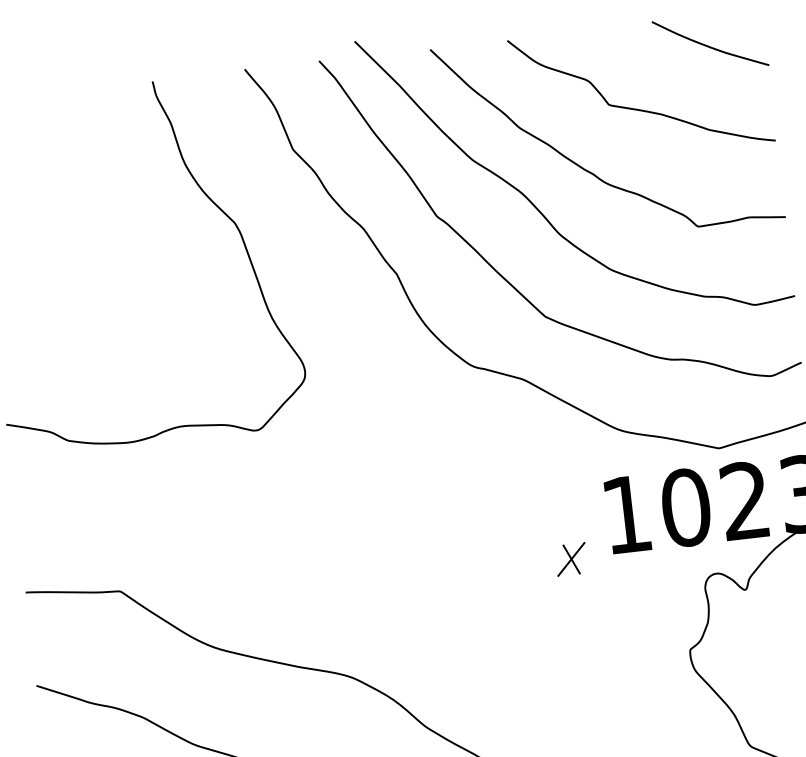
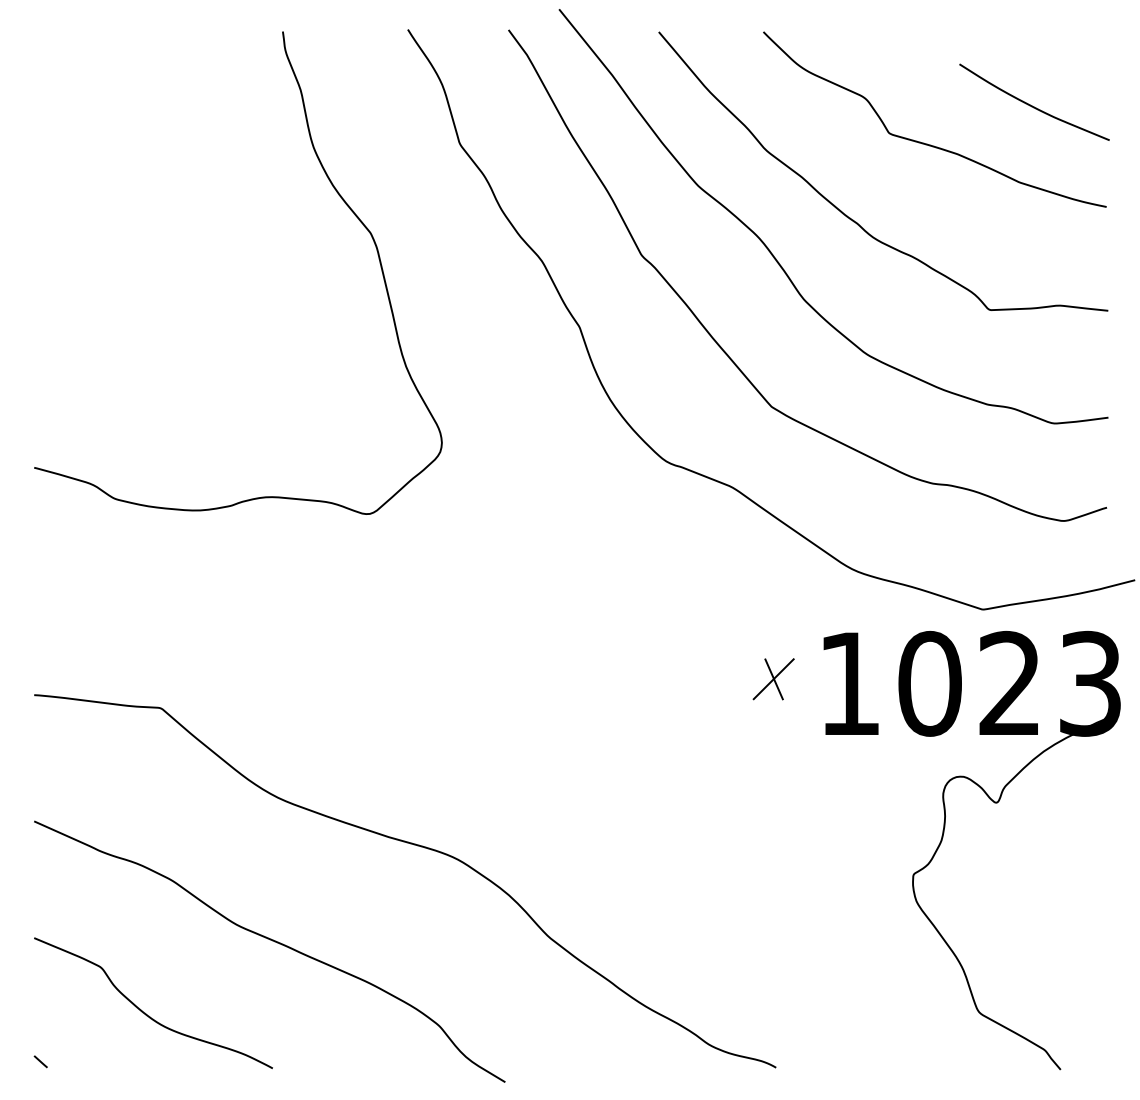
curve: (709, 46) -> (1032, 105), moved
part: (571, 559) -> (773, 679), moved

